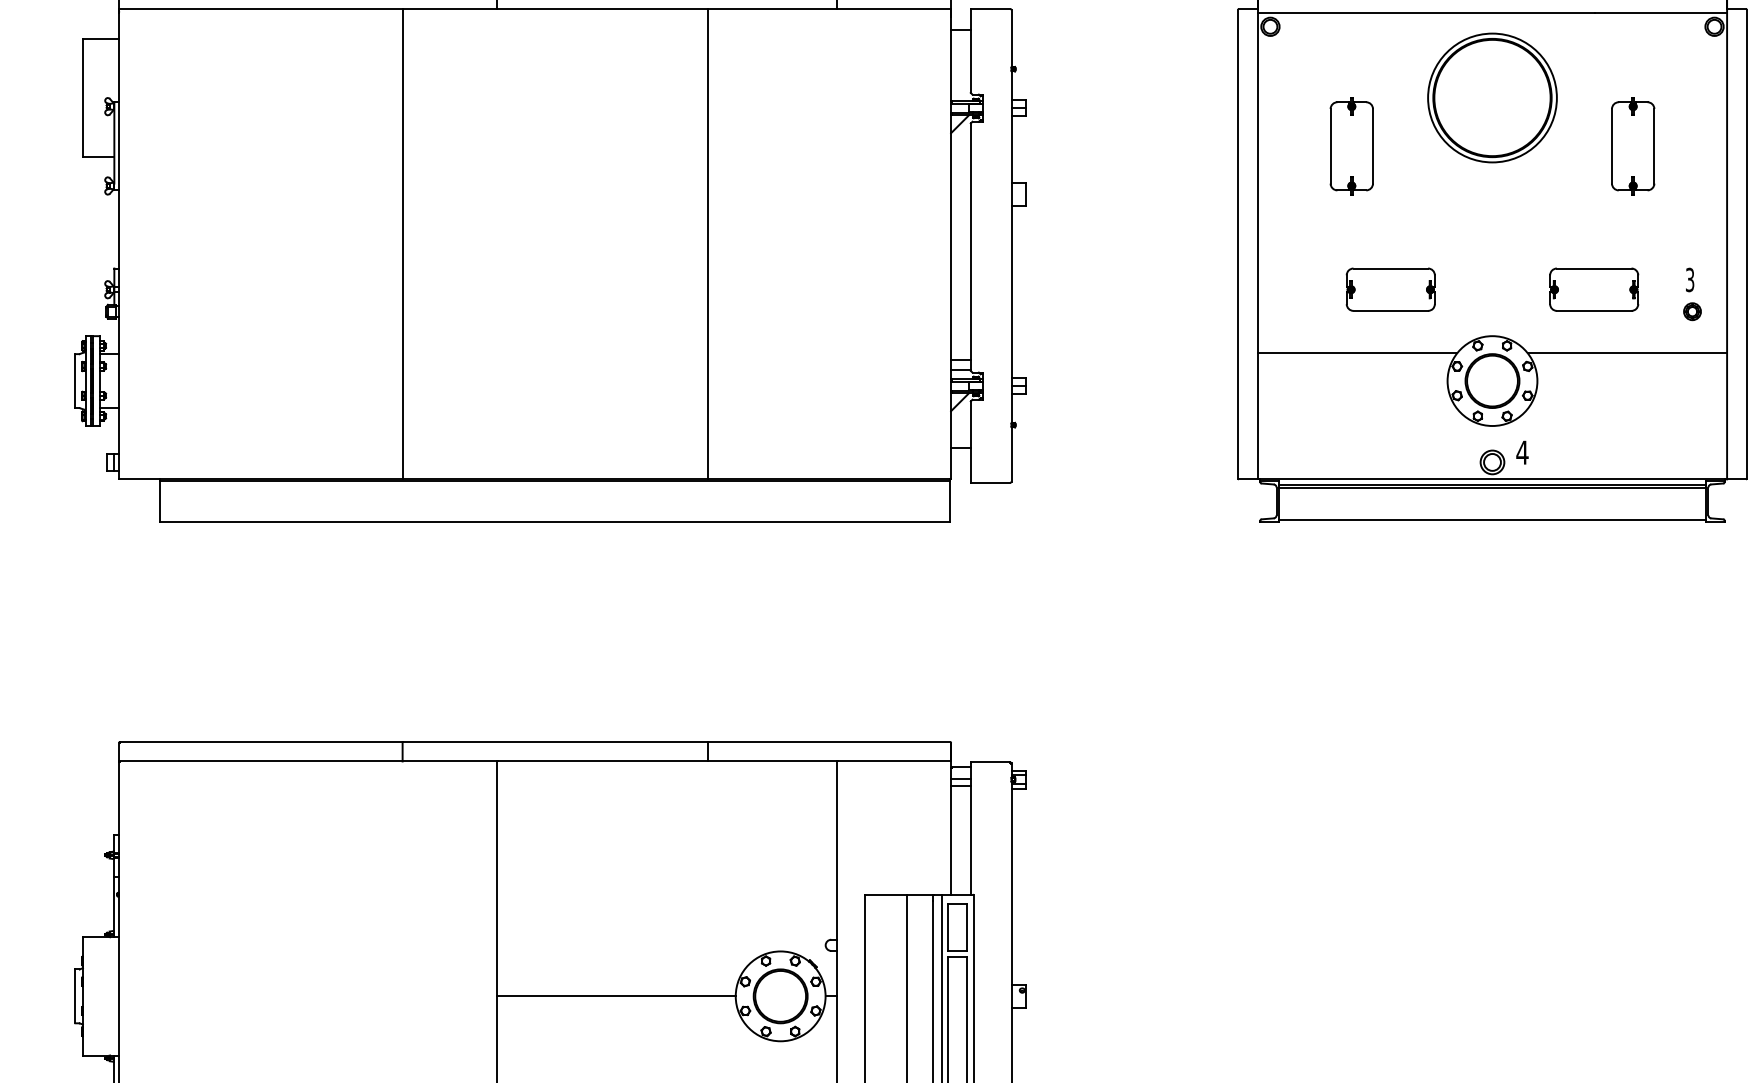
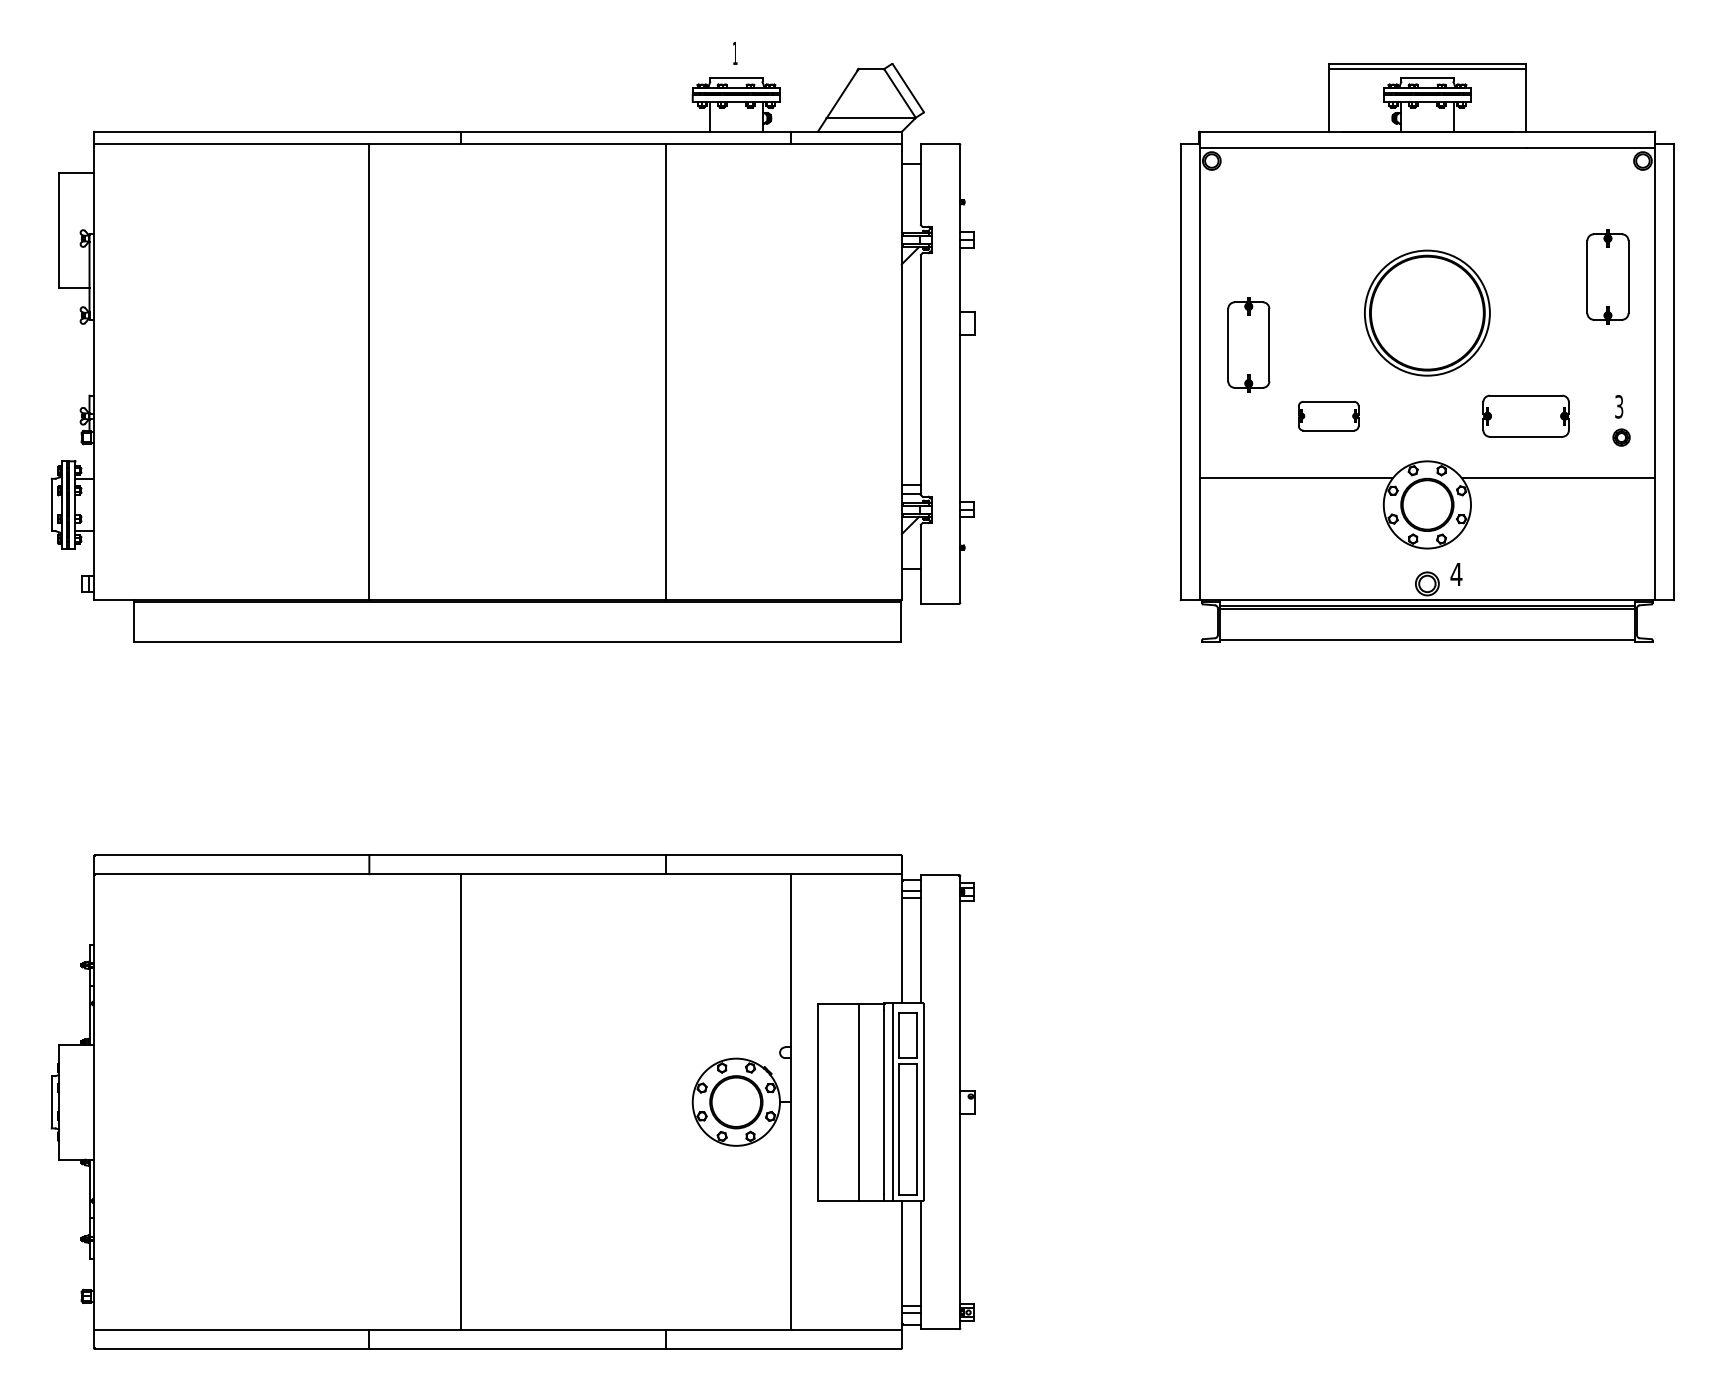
part: (1492, 97) -> (1427, 312), moved
part: (1351, 145) -> (1248, 344), moved
part: (1632, 145) -> (1607, 276), moved
part: (1390, 288) -> (1328, 415), size x0.7
line: (615, 996) -> (576, 1102), removed

